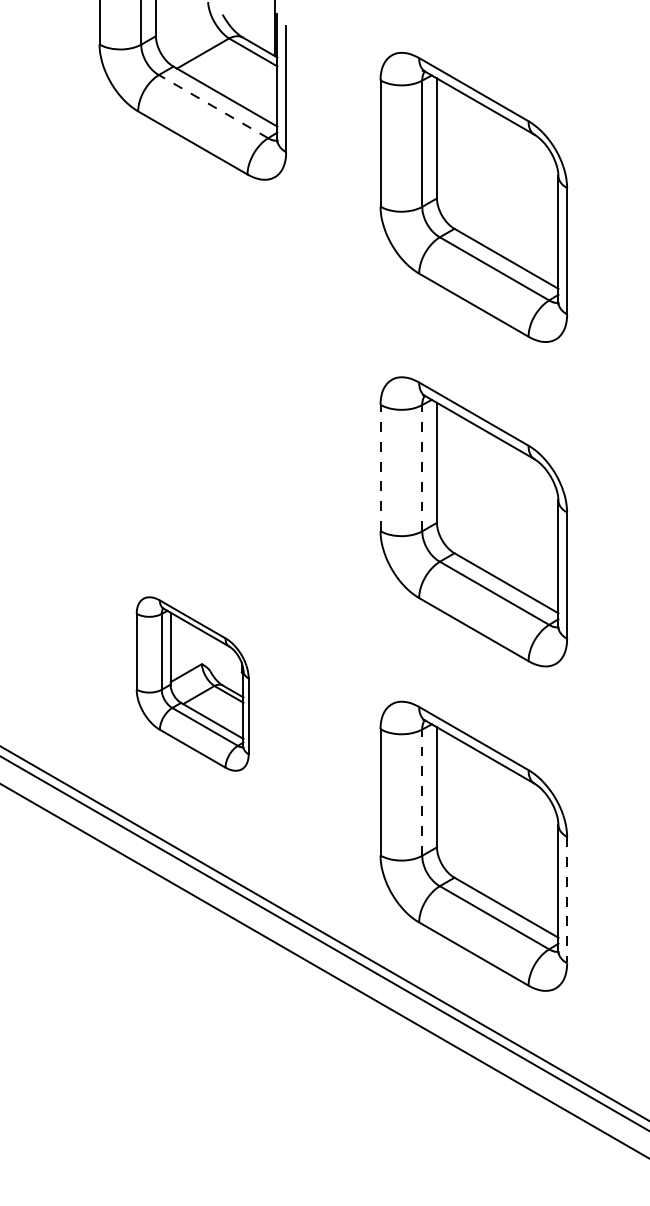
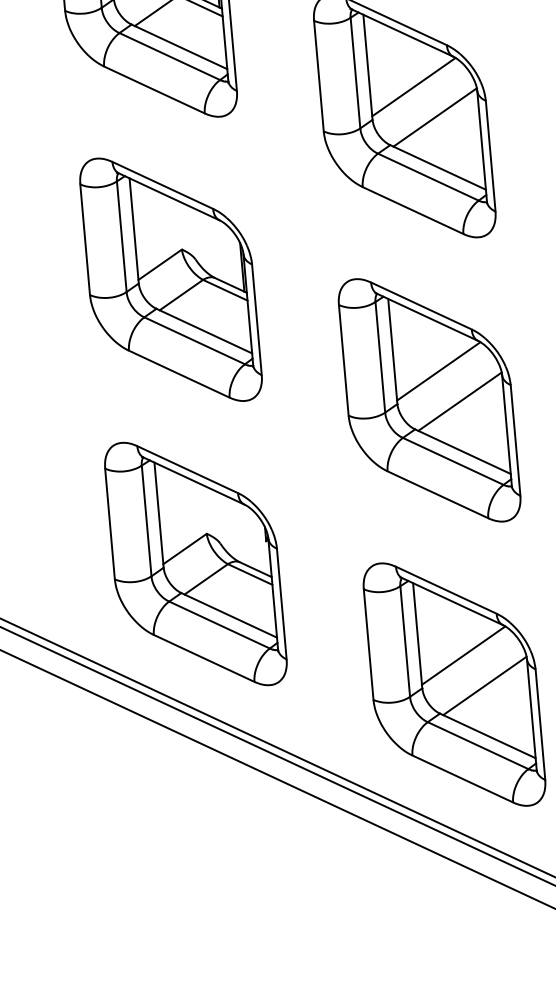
line: (213, 106) -> (169, 56), dashed -> solid
line: (486, 165) -> (413, 87), added
line: (508, 201) -> (435, 117), added
part: (192, 359) -> (170, 279), added
line: (380, 467) -> (343, 359), dashed -> solid
line: (422, 467) -> (380, 356), dashed -> solid
line: (486, 489) -> (438, 371), added
line: (508, 526) -> (460, 401), added
part: (192, 683) -> (195, 563), size x1.67
line: (422, 792) -> (405, 641), dashed -> solid
line: (486, 814) -> (463, 655), added
line: (508, 850) -> (485, 685), added
line: (567, 900) -> (540, 724), dashed -> solid

